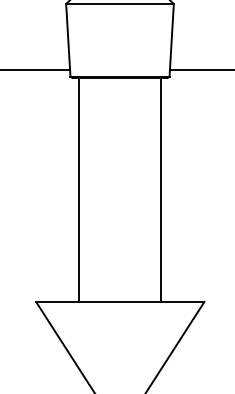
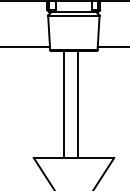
line: (79, 188) -> (64, 103), moved
line: (161, 188) -> (77, 103), moved

